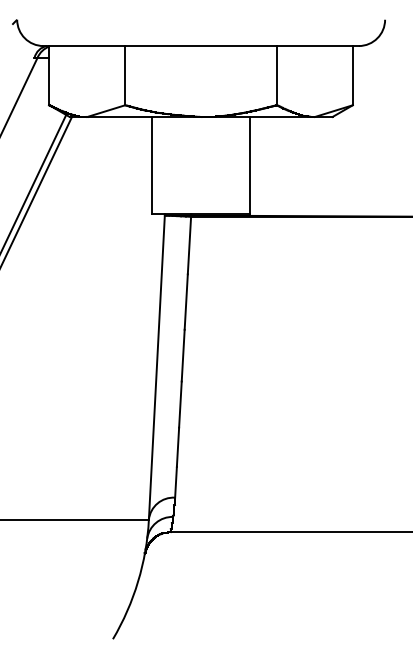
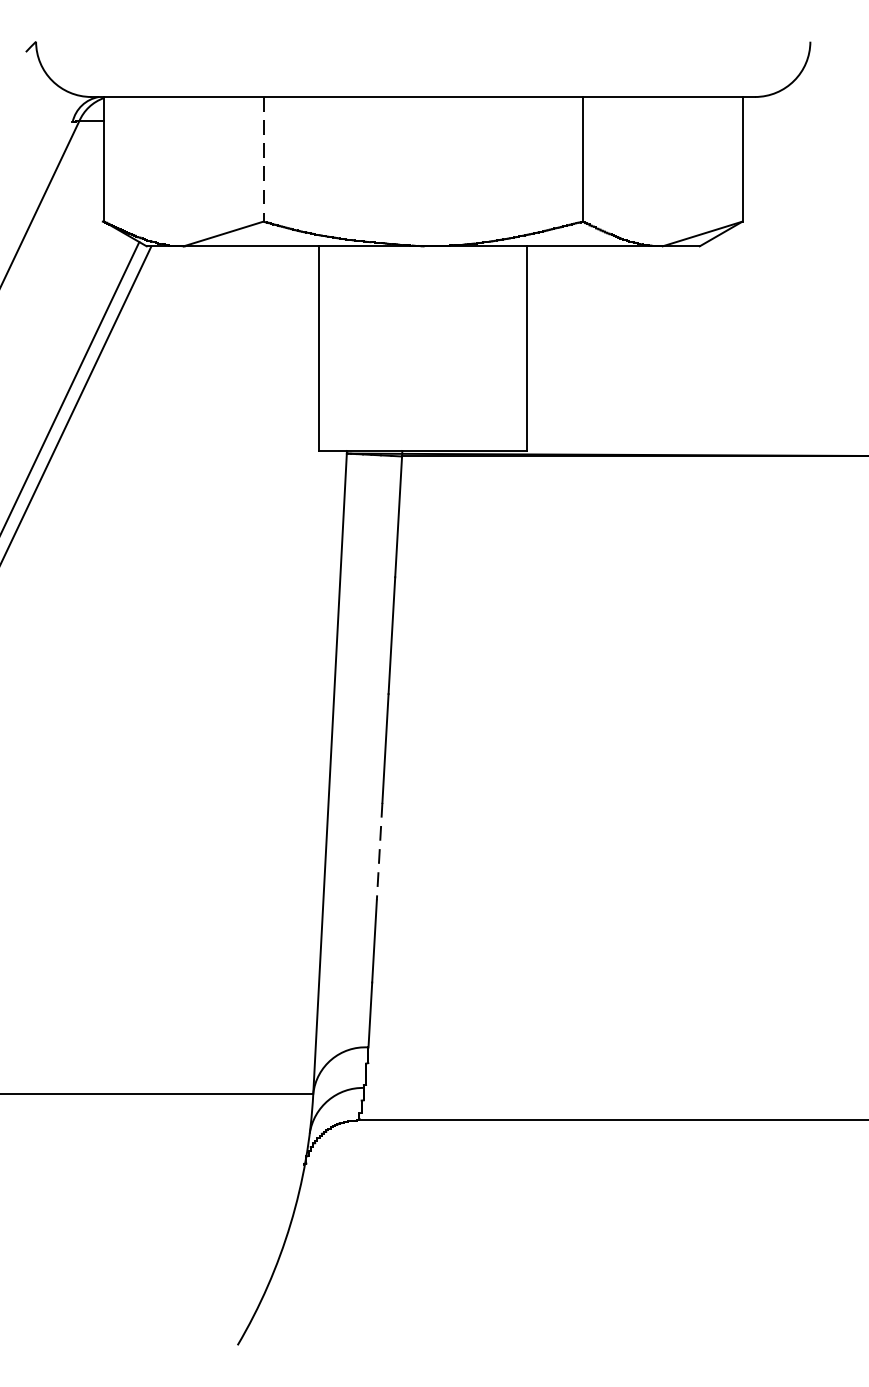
line: (125, 75) -> (264, 158), solid -> dashed
line: (180, 405) -> (379, 853), solid -> dashed

